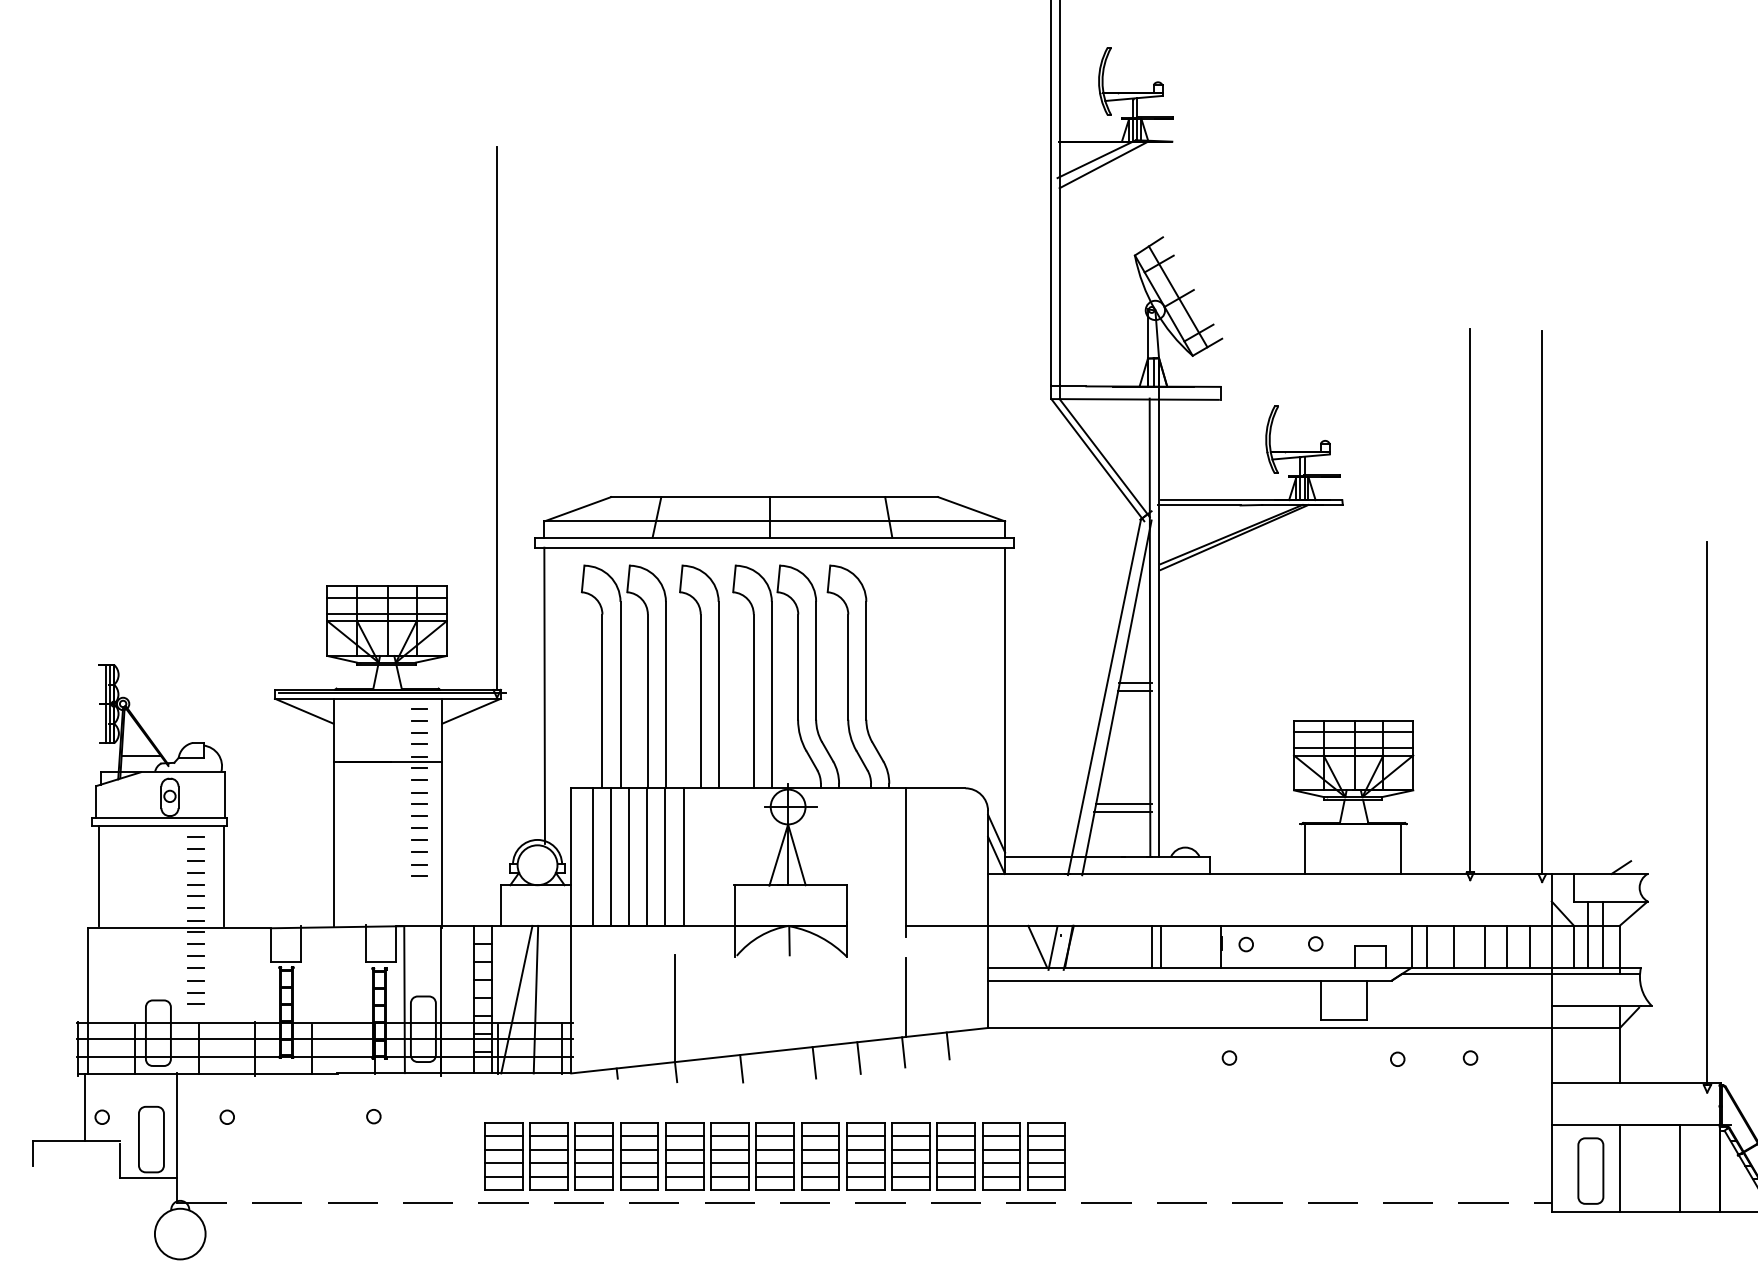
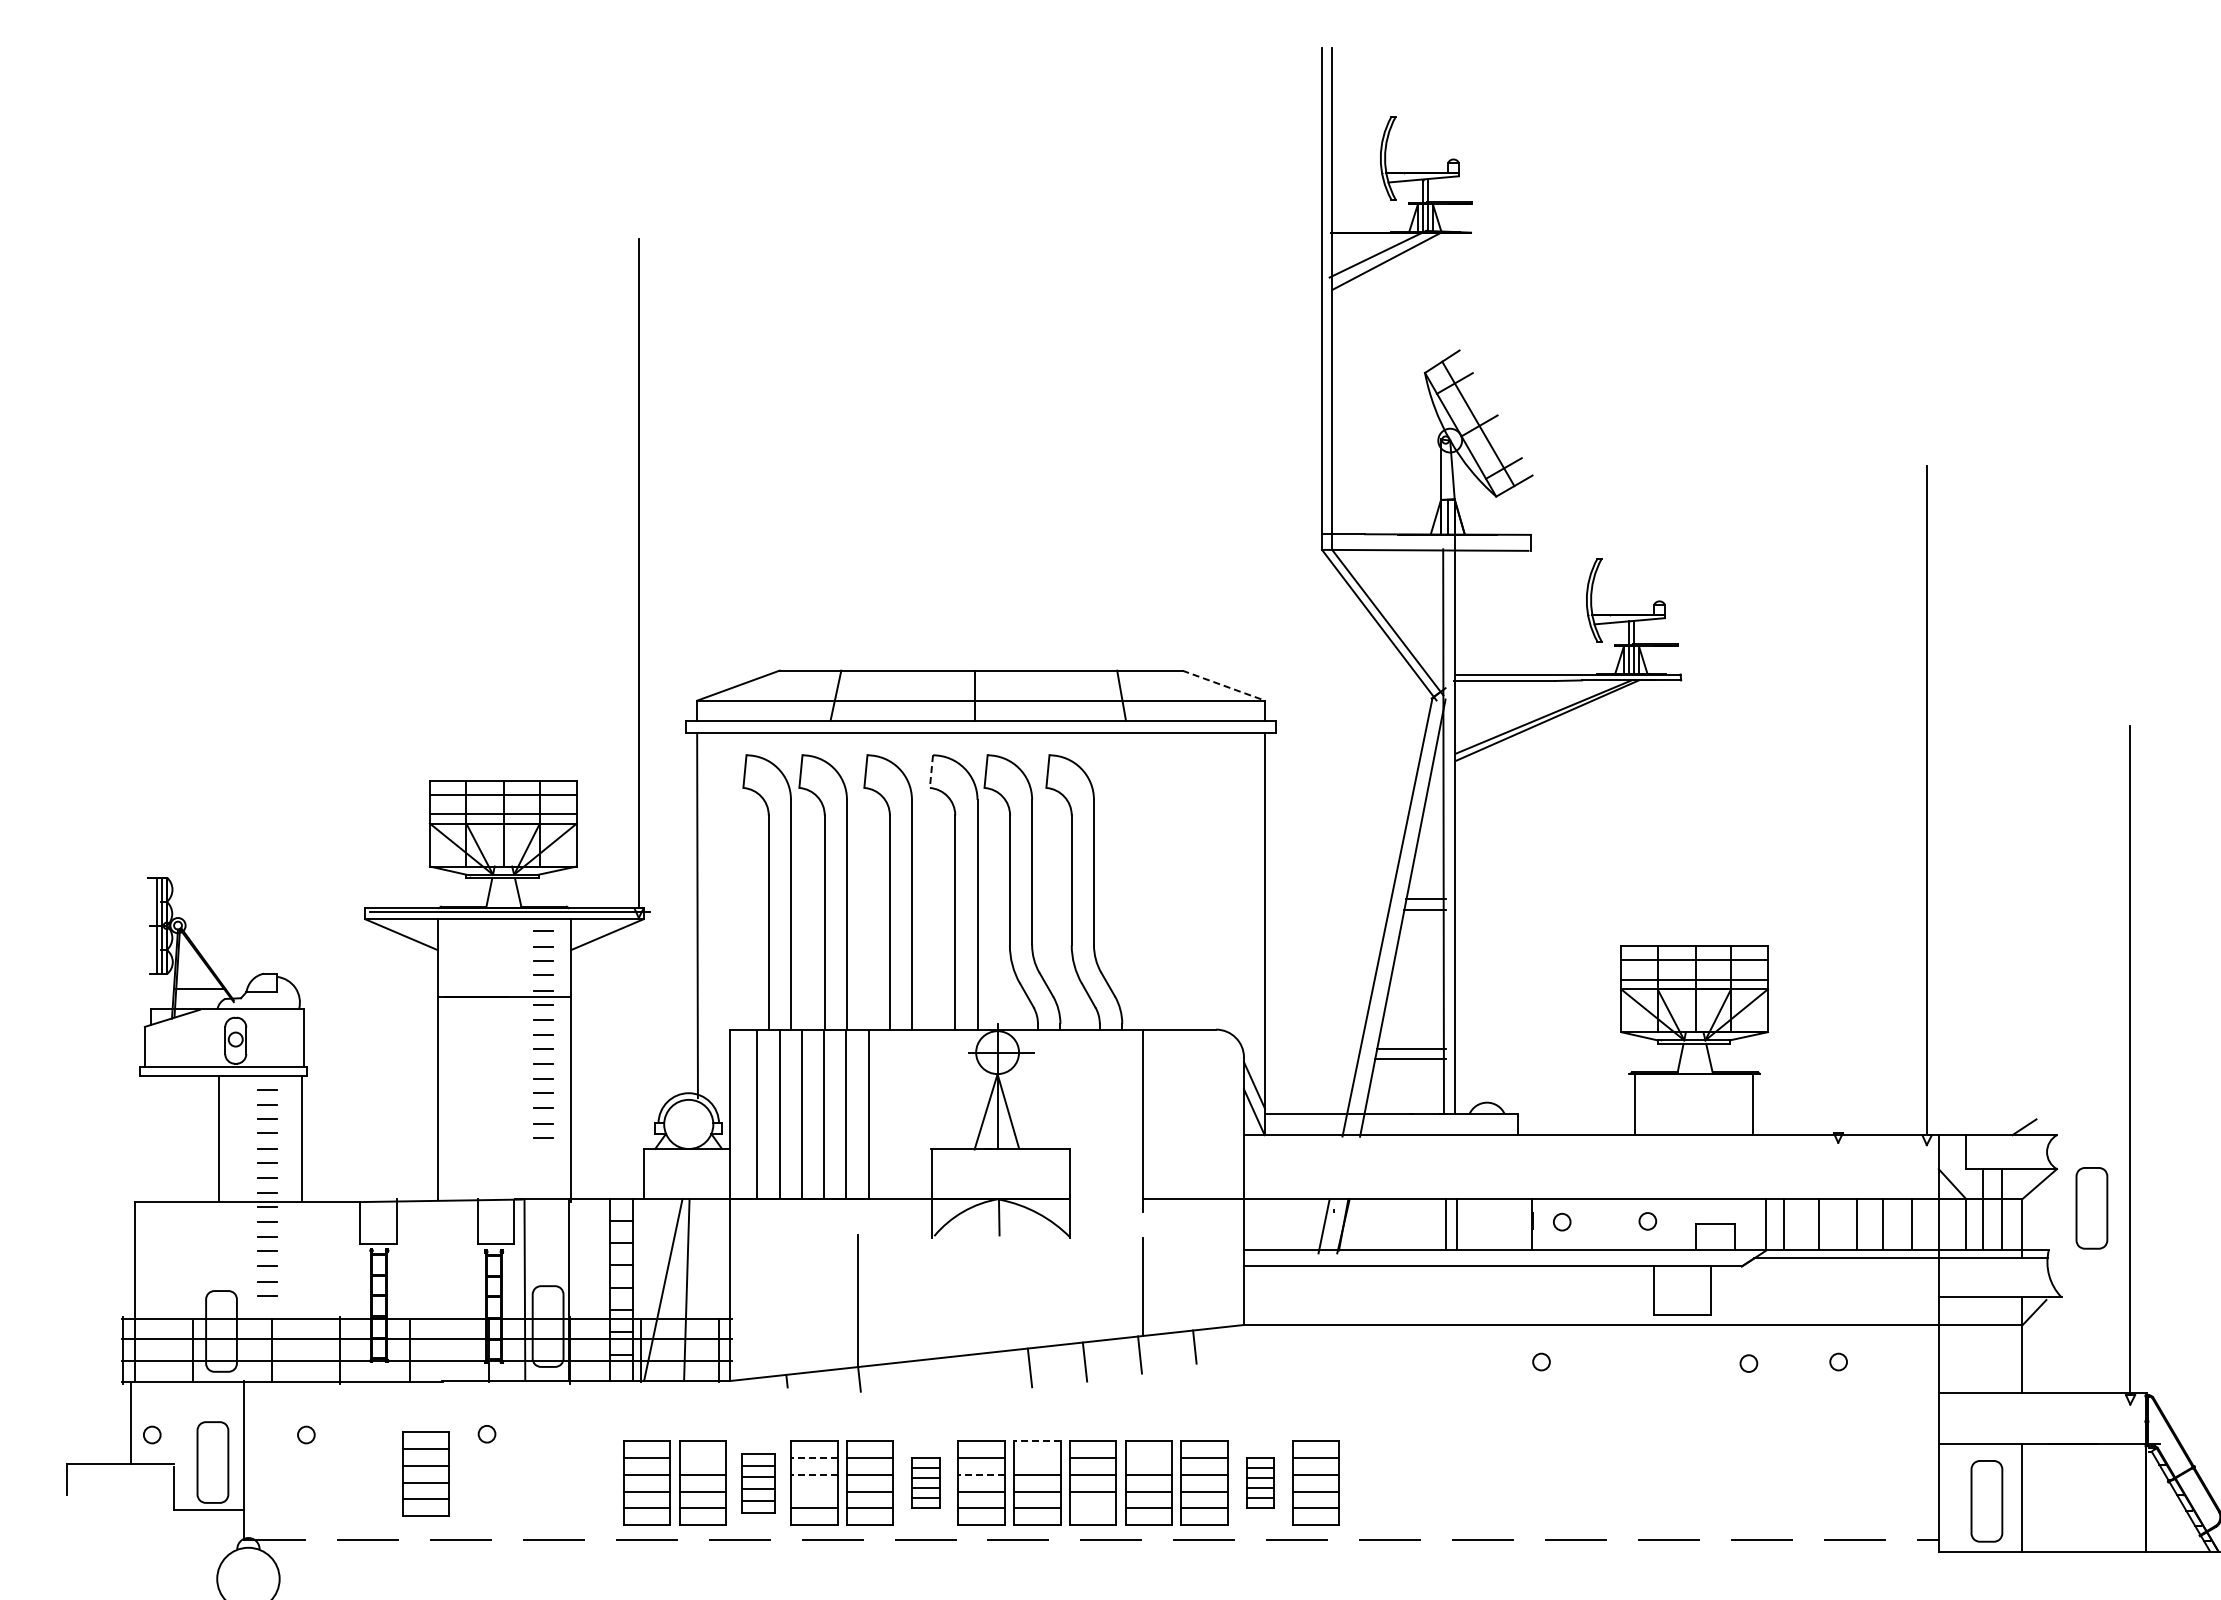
line: (972, 509) -> (1224, 685), solid -> dashed
line: (734, 579) -> (931, 772), solid -> dashed
line: (1470, 600) -> (1838, 798), removed
line: (99, 875) -> (218, 1137), moved
part: (1675, 933) -> (2091, 1208), added
line: (1037, 946) -> (1304, 1224), removed
line: (741, 1068) -> (940, 1375), removed
line: (819, 1122) -> (1036, 1441), solid -> dashed
line: (548, 1136) -> (702, 1458), removed
line: (638, 1136) -> (813, 1458), solid -> dashed
line: (820, 1136) -> (1037, 1458), removed
line: (910, 1136) -> (1148, 1458), removed
part: (323, 1148) -> (425, 1473), added
line: (638, 1150) -> (813, 1475), solid -> dashed
line: (775, 1150) -> (981, 1475), solid -> dashed
part: (594, 1155) -> (758, 1482), size x0.7
part: (729, 1155) -> (925, 1482), size x0.6
part: (1001, 1155) -> (1260, 1482), size x0.6
line: (639, 1163) -> (814, 1491), removed
line: (1680, 1167) -> (2097, 1497), removed
line: (865, 1176) -> (1092, 1508), removed

